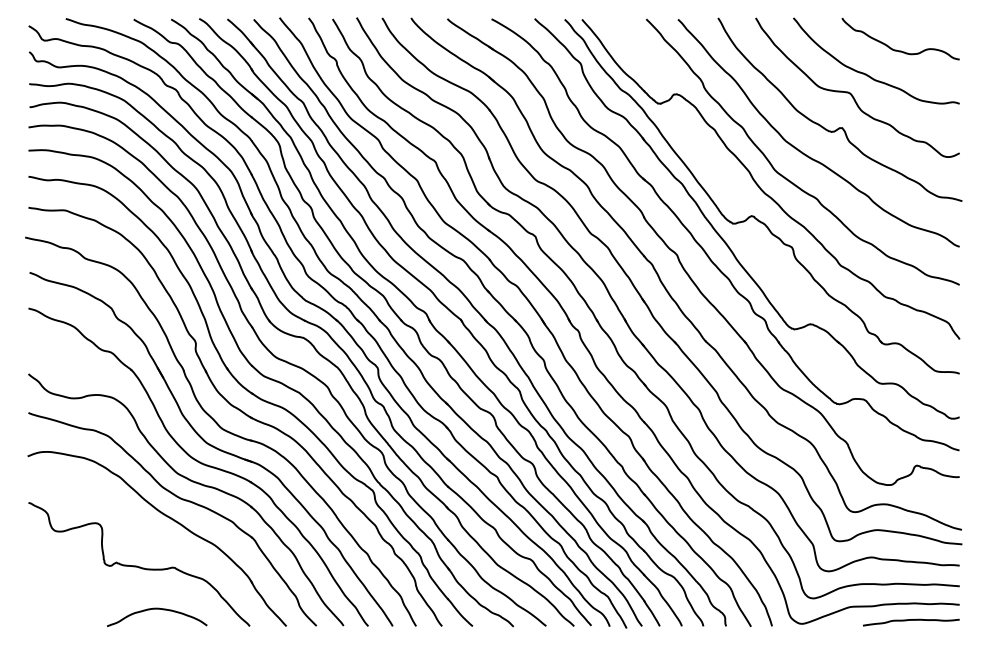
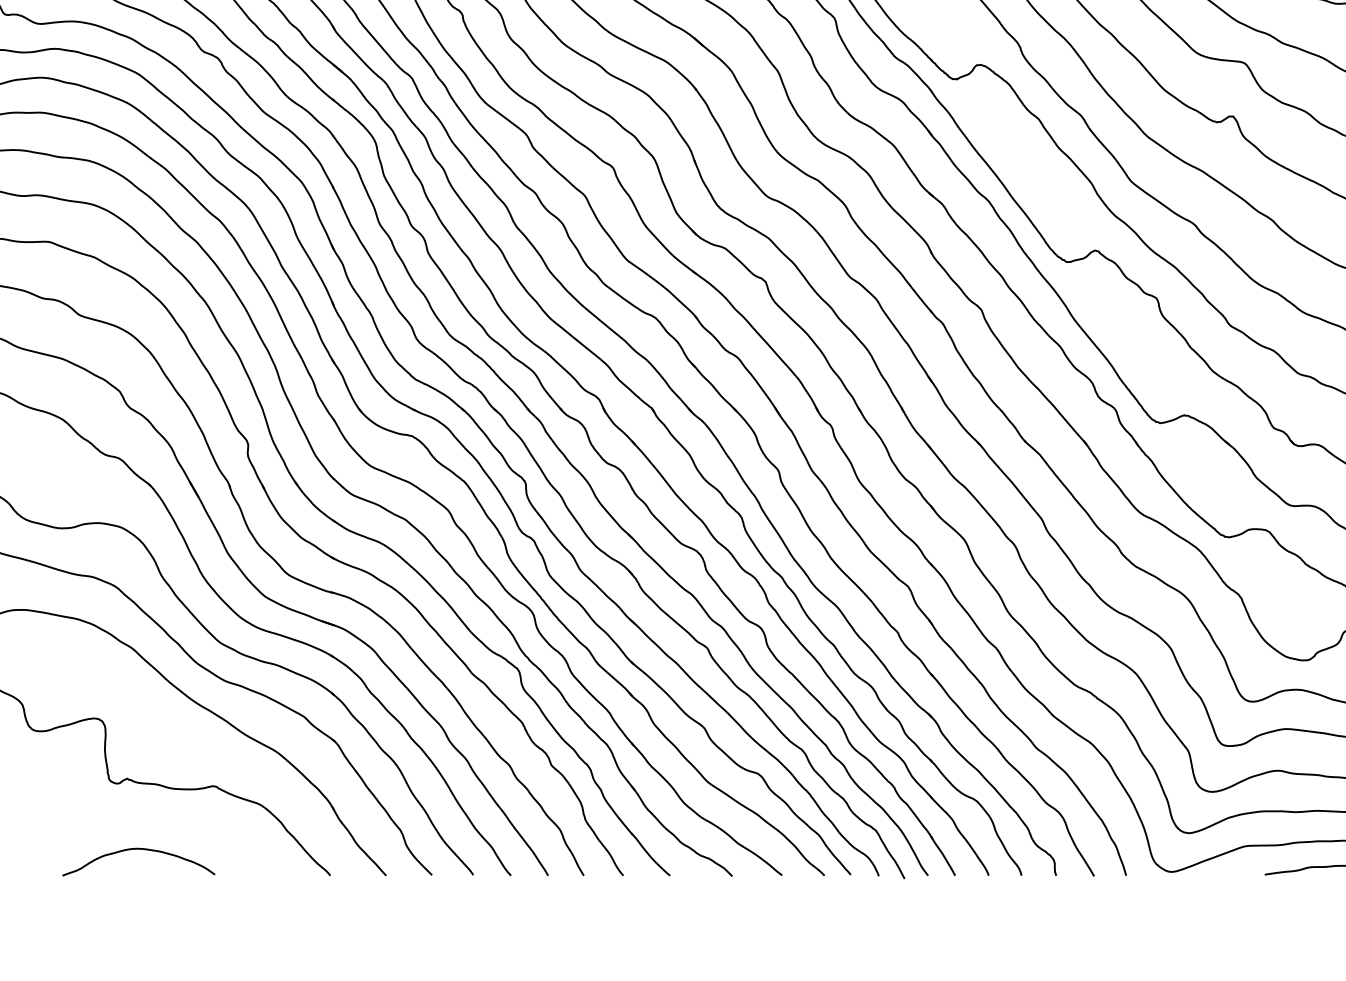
curve: (157, 609) -> (139, 850), moved

